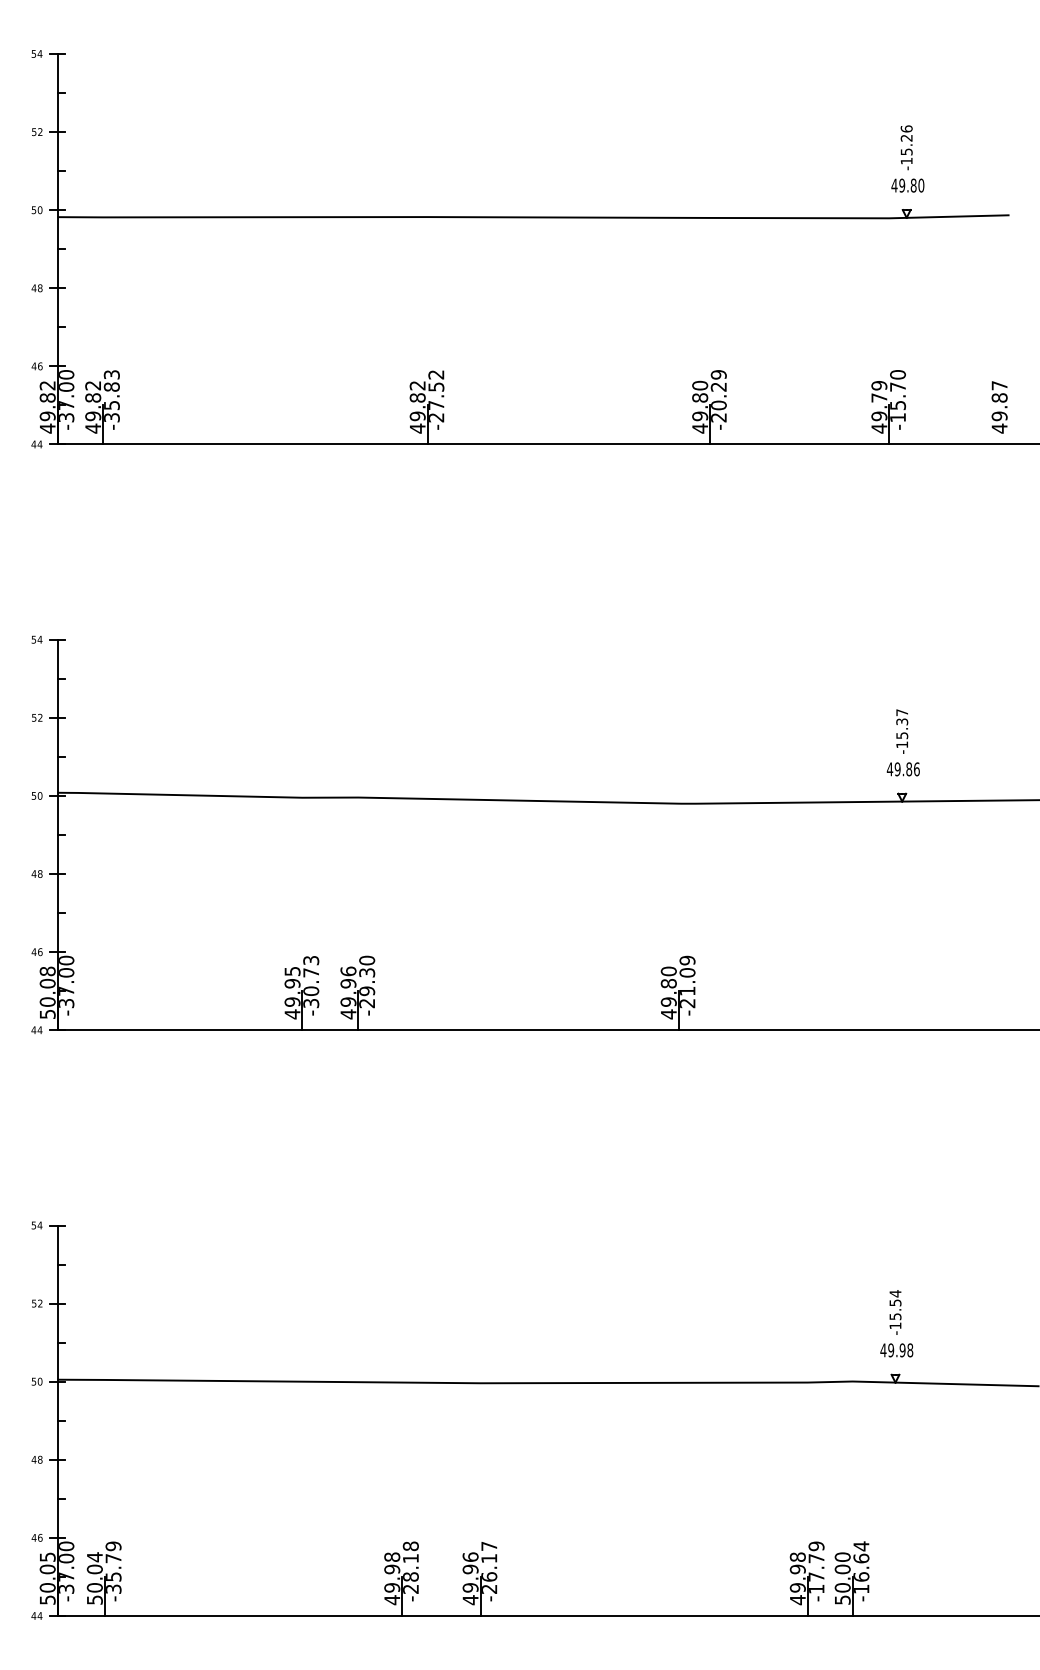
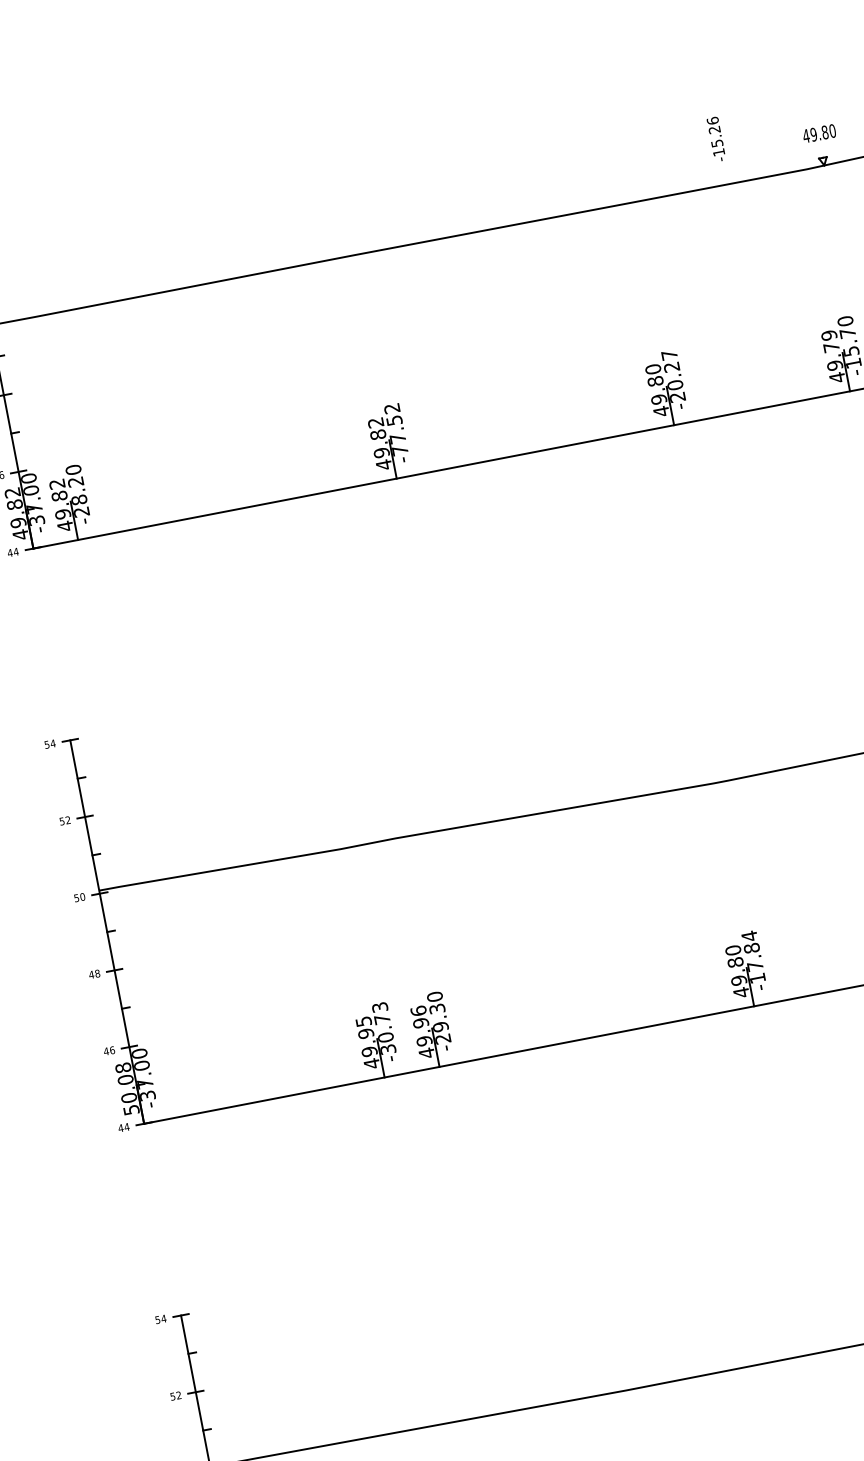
text: (906, 147) -> (716, 139), moved
text: (718, 374) -> (669, 354), -20.29 -> -20.27
text: (111, 396) -> (77, 491), -35.83 -> -28.20
text: (436, 417) -> (400, 450), -27.52 -> -77.52
text: (687, 981) -> (753, 956), -21.09 -> -17.84

